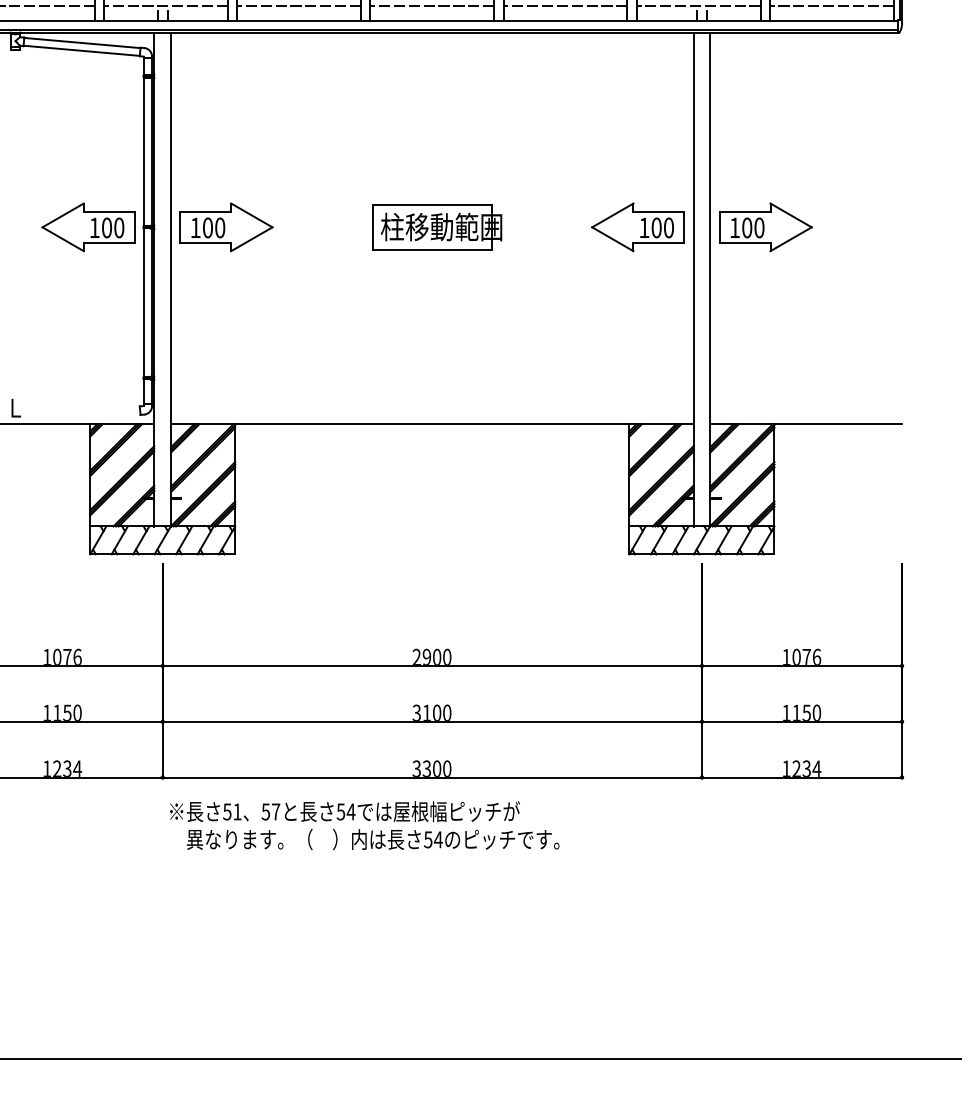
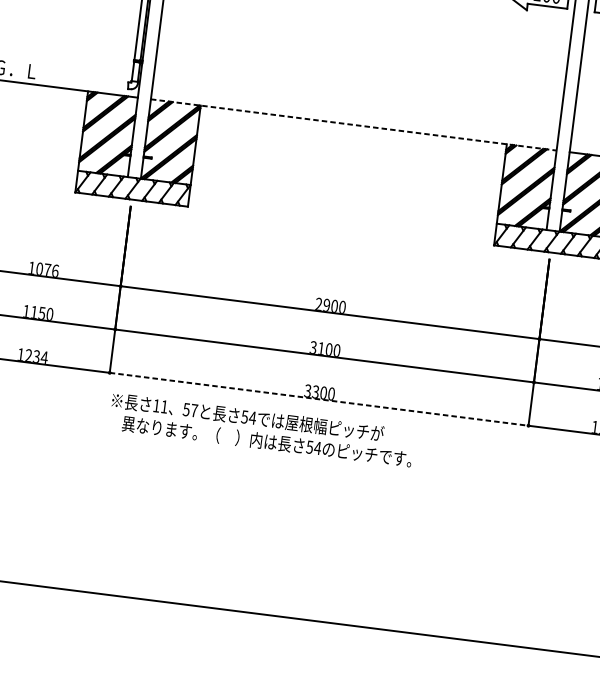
line: (432, 424) -> (353, 125), solid -> dashed
line: (432, 777) -> (319, 399), solid -> dashed
text: (227, 811) -> (156, 405), 51 -> 11

